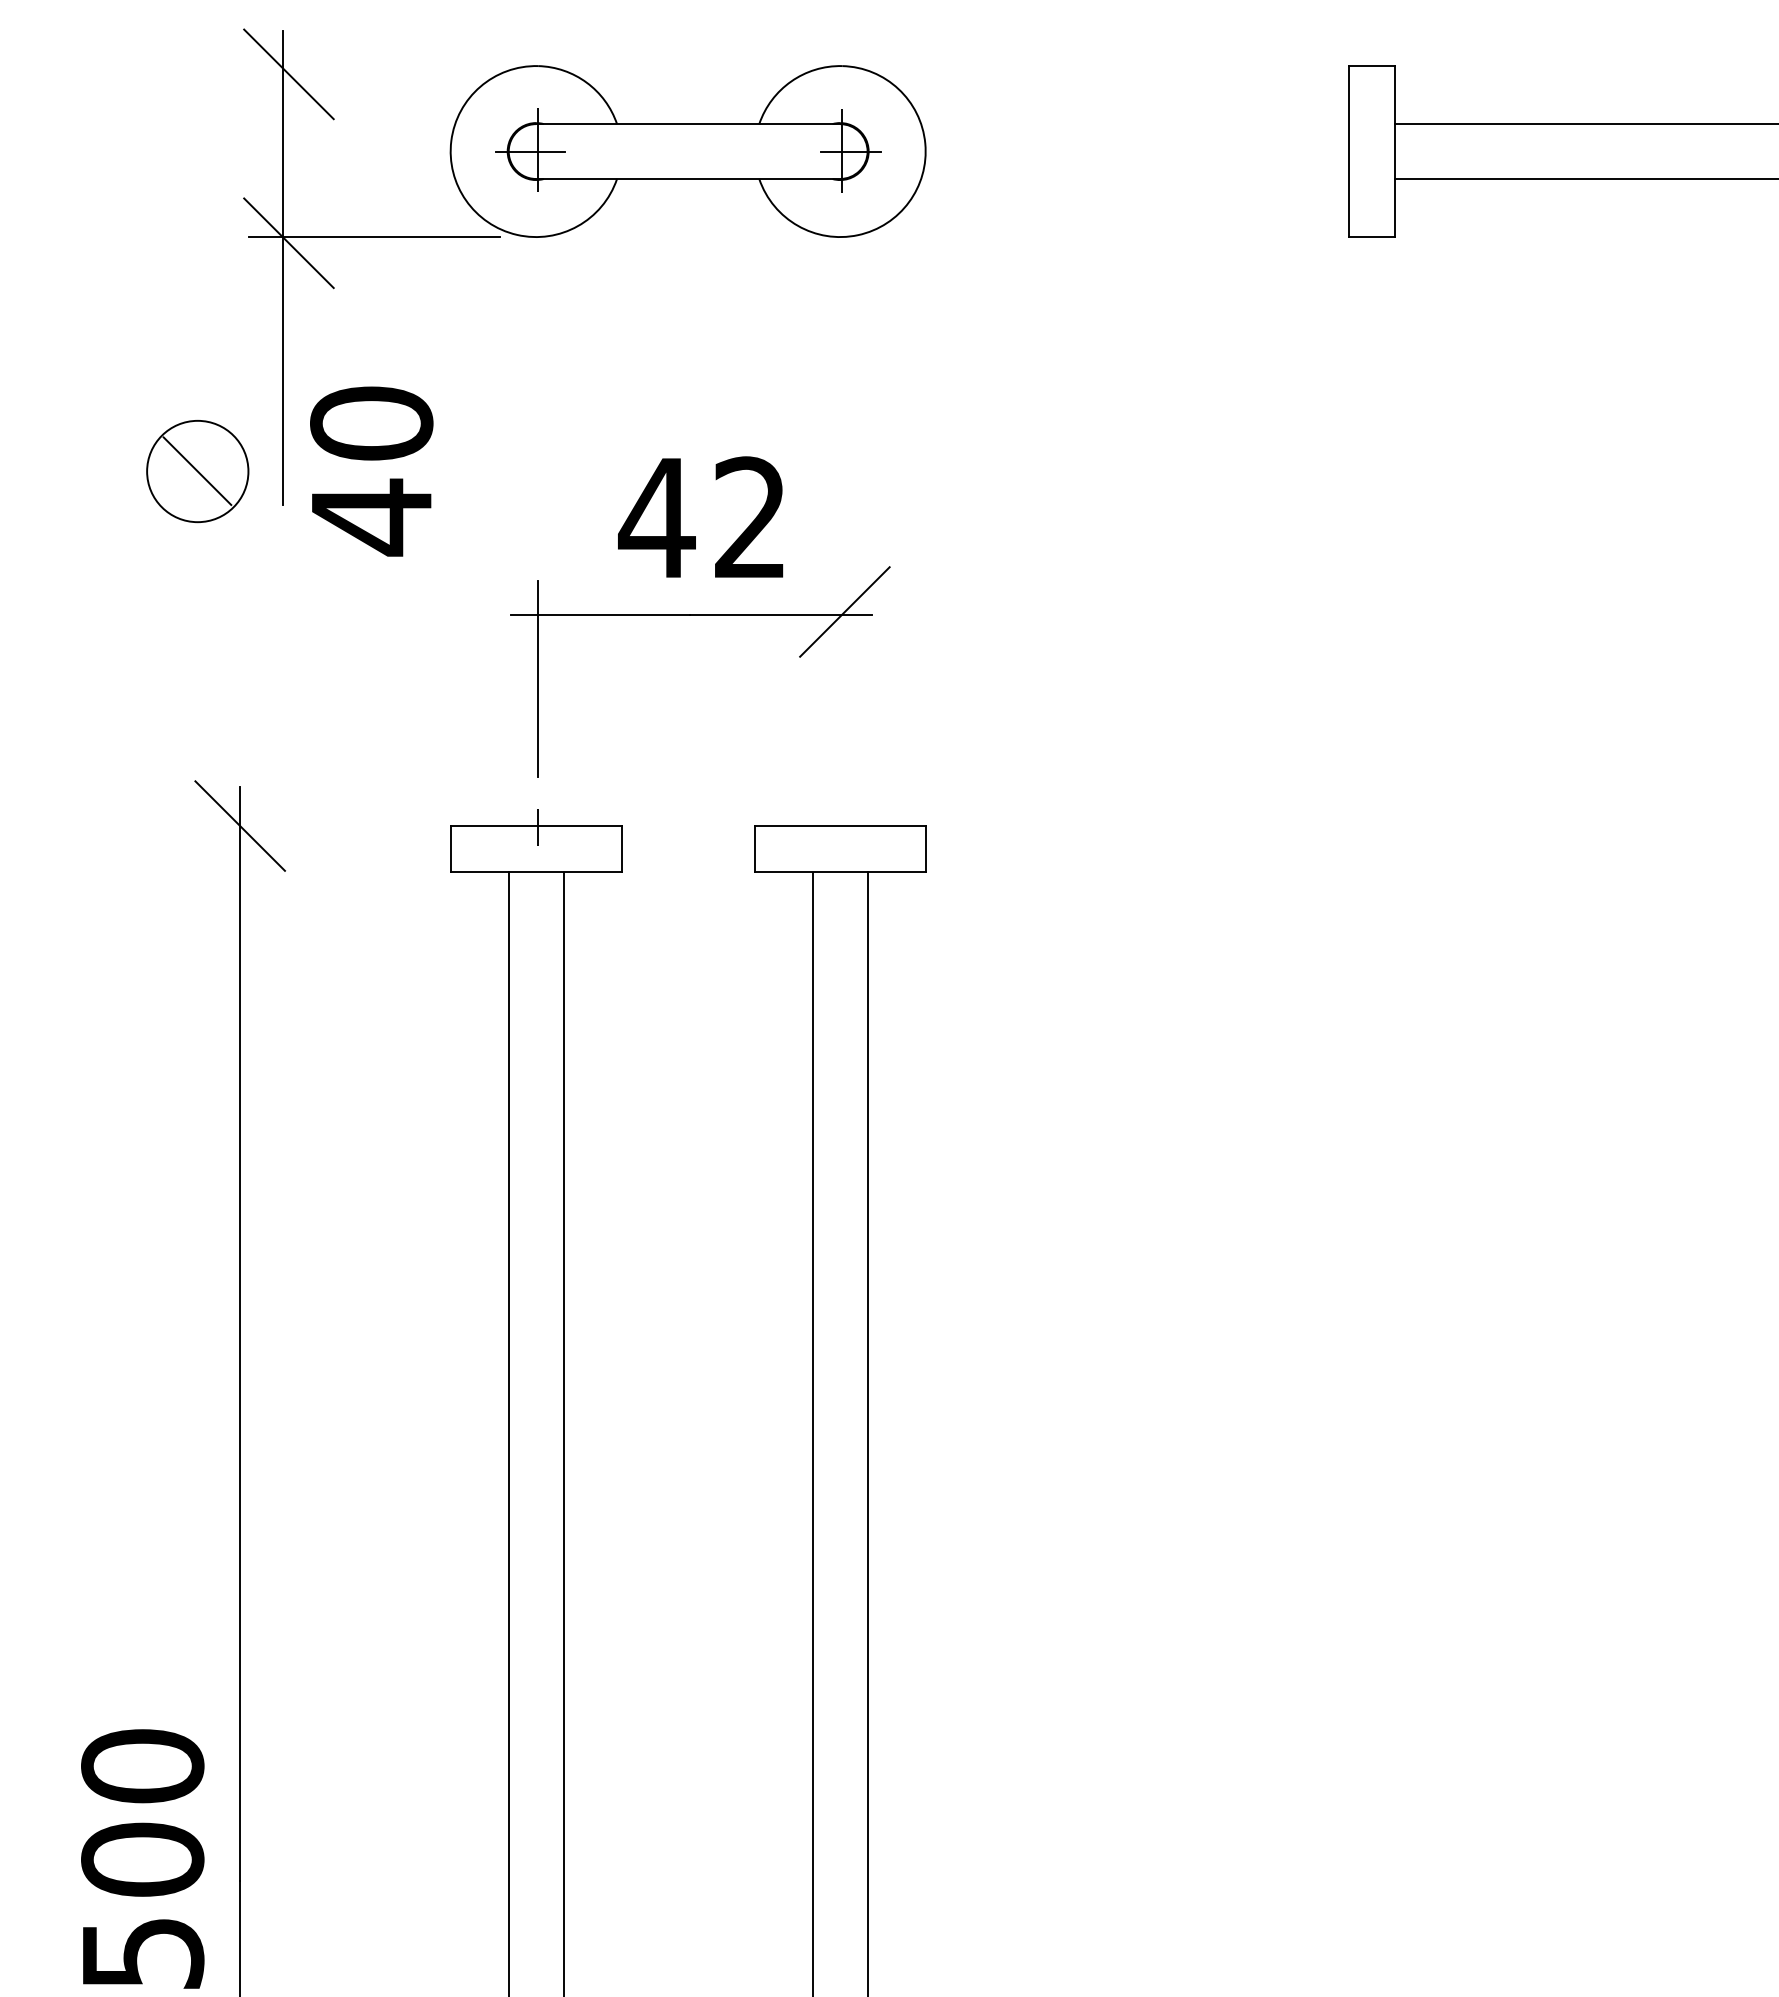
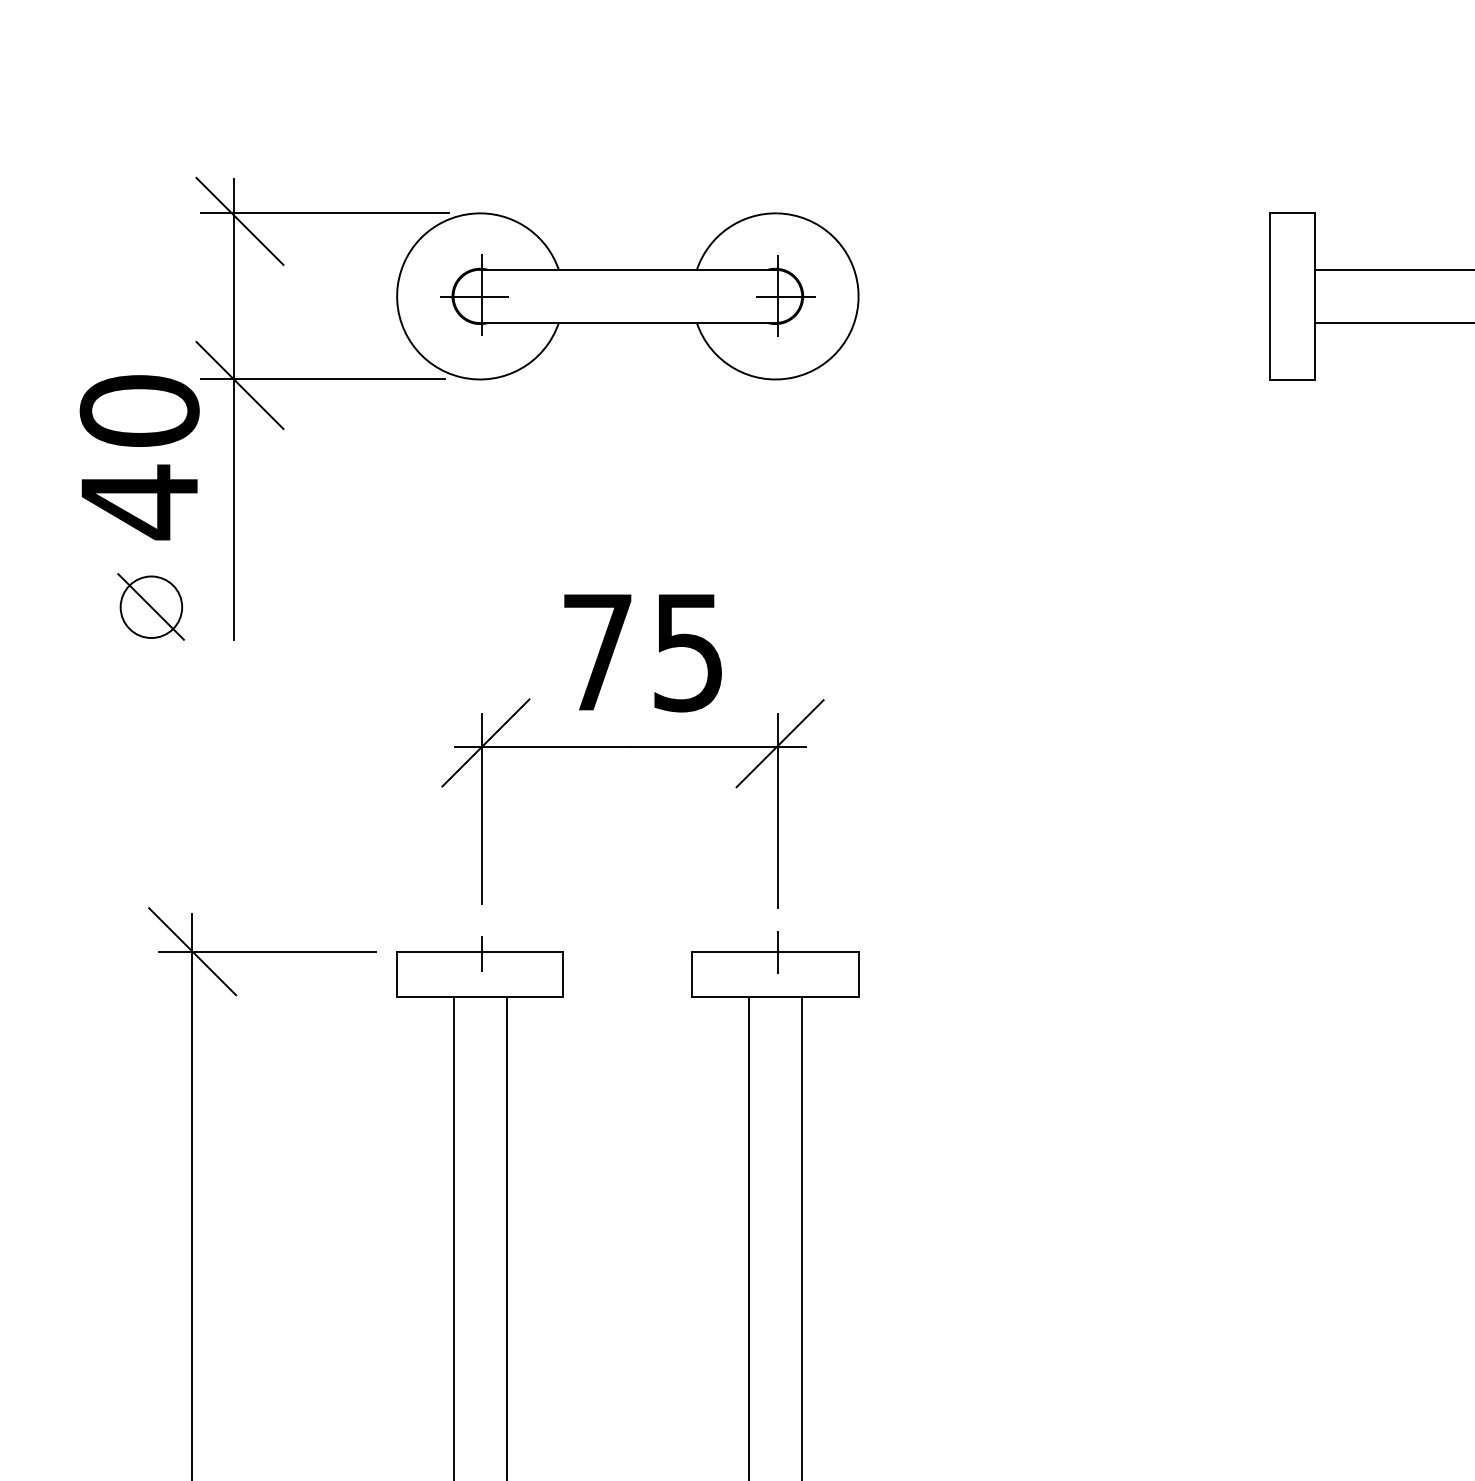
line: (376, 66) -> (325, 213), added
circle: (197, 471) -> (151, 607), size x0.62
text: (371, 471) -> (139, 457), moved
text: (701, 517) -> (640, 651), 42 -> 75
line: (541, 611) -> (485, 743), added
line: (842, 680) -> (777, 810), added
line: (317, 825) -> (267, 951), added
line: (842, 826) -> (777, 952), added

